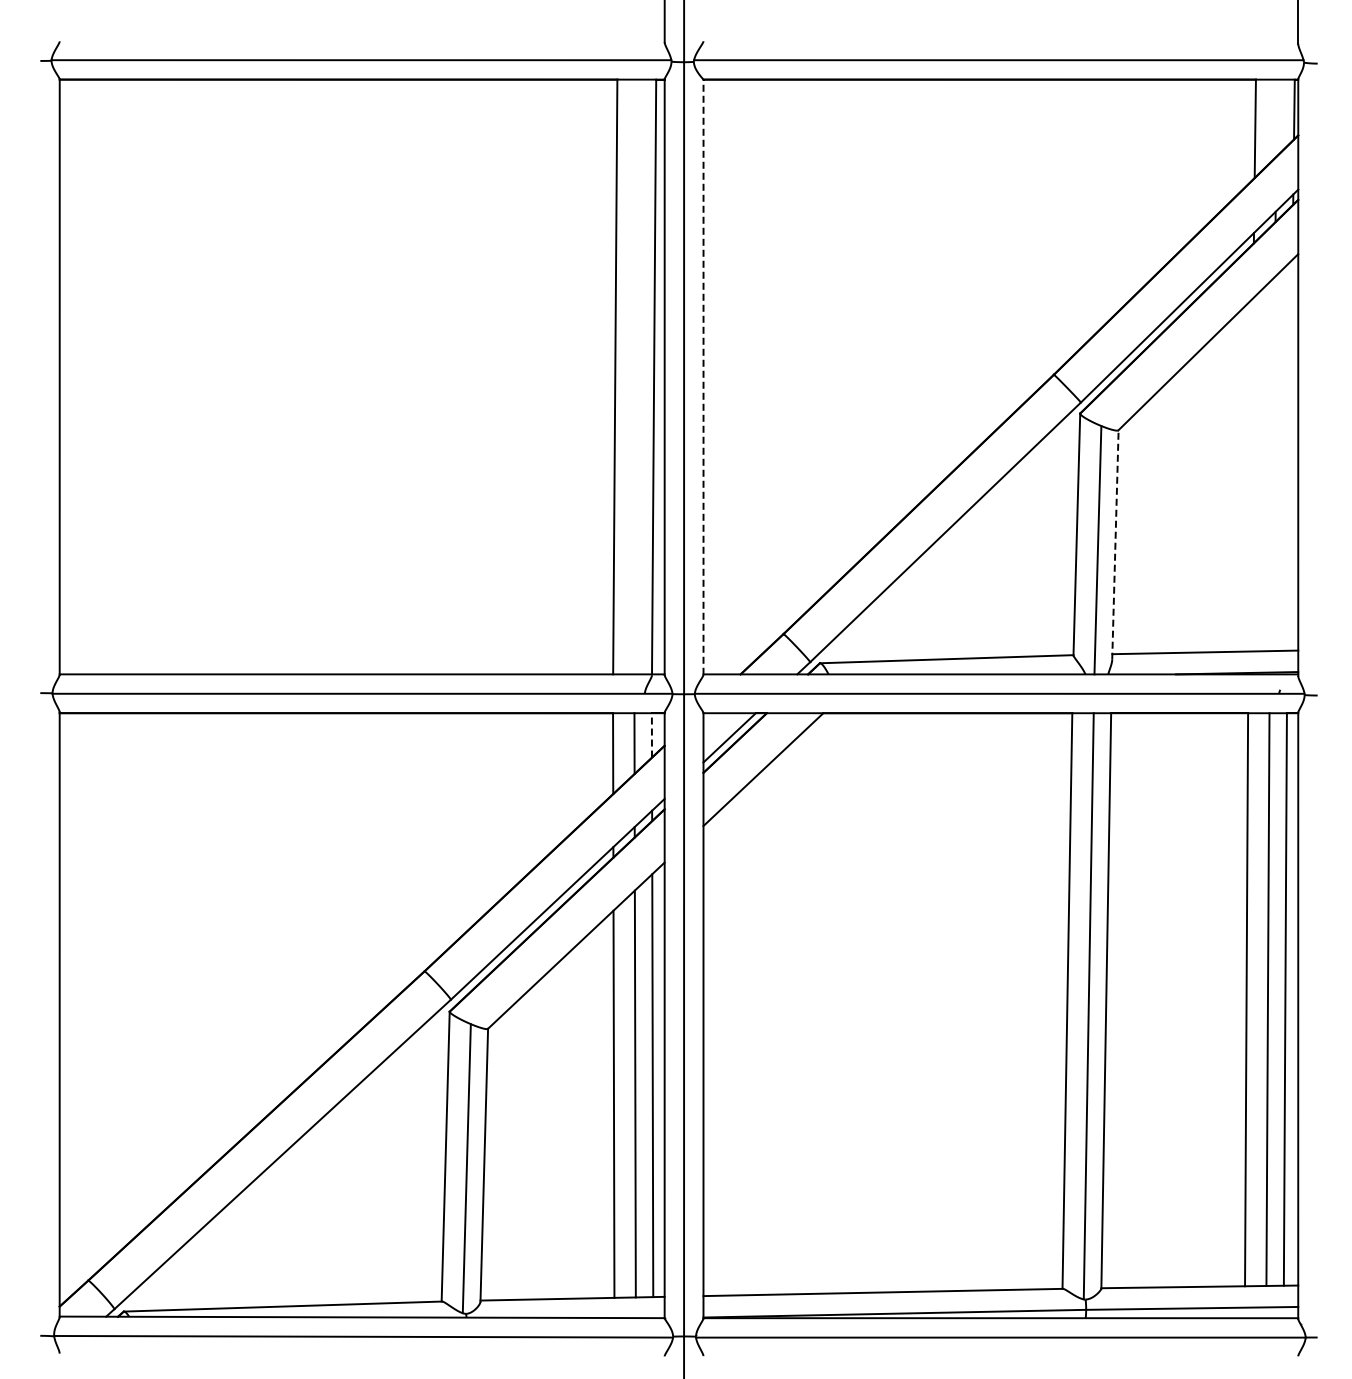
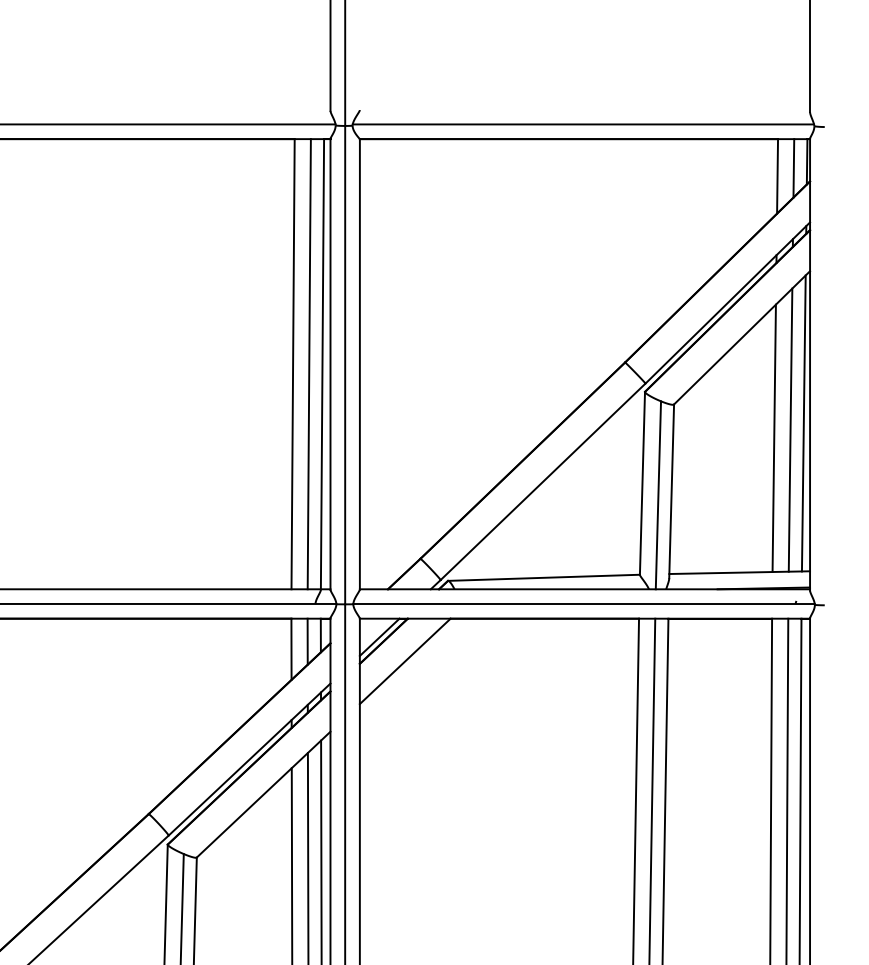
line: (1276, 117) -> (793, 167), added
line: (636, 376) -> (309, 363), added
line: (703, 377) -> (359, 364), dashed -> solid
line: (1289, 454) -> (803, 422), added
line: (1272, 464) -> (790, 430), added
line: (1250, 474) -> (773, 438), added
line: (1115, 544) -> (671, 490), dashed -> solid
line: (651, 734) -> (320, 634), dashed -> solid

